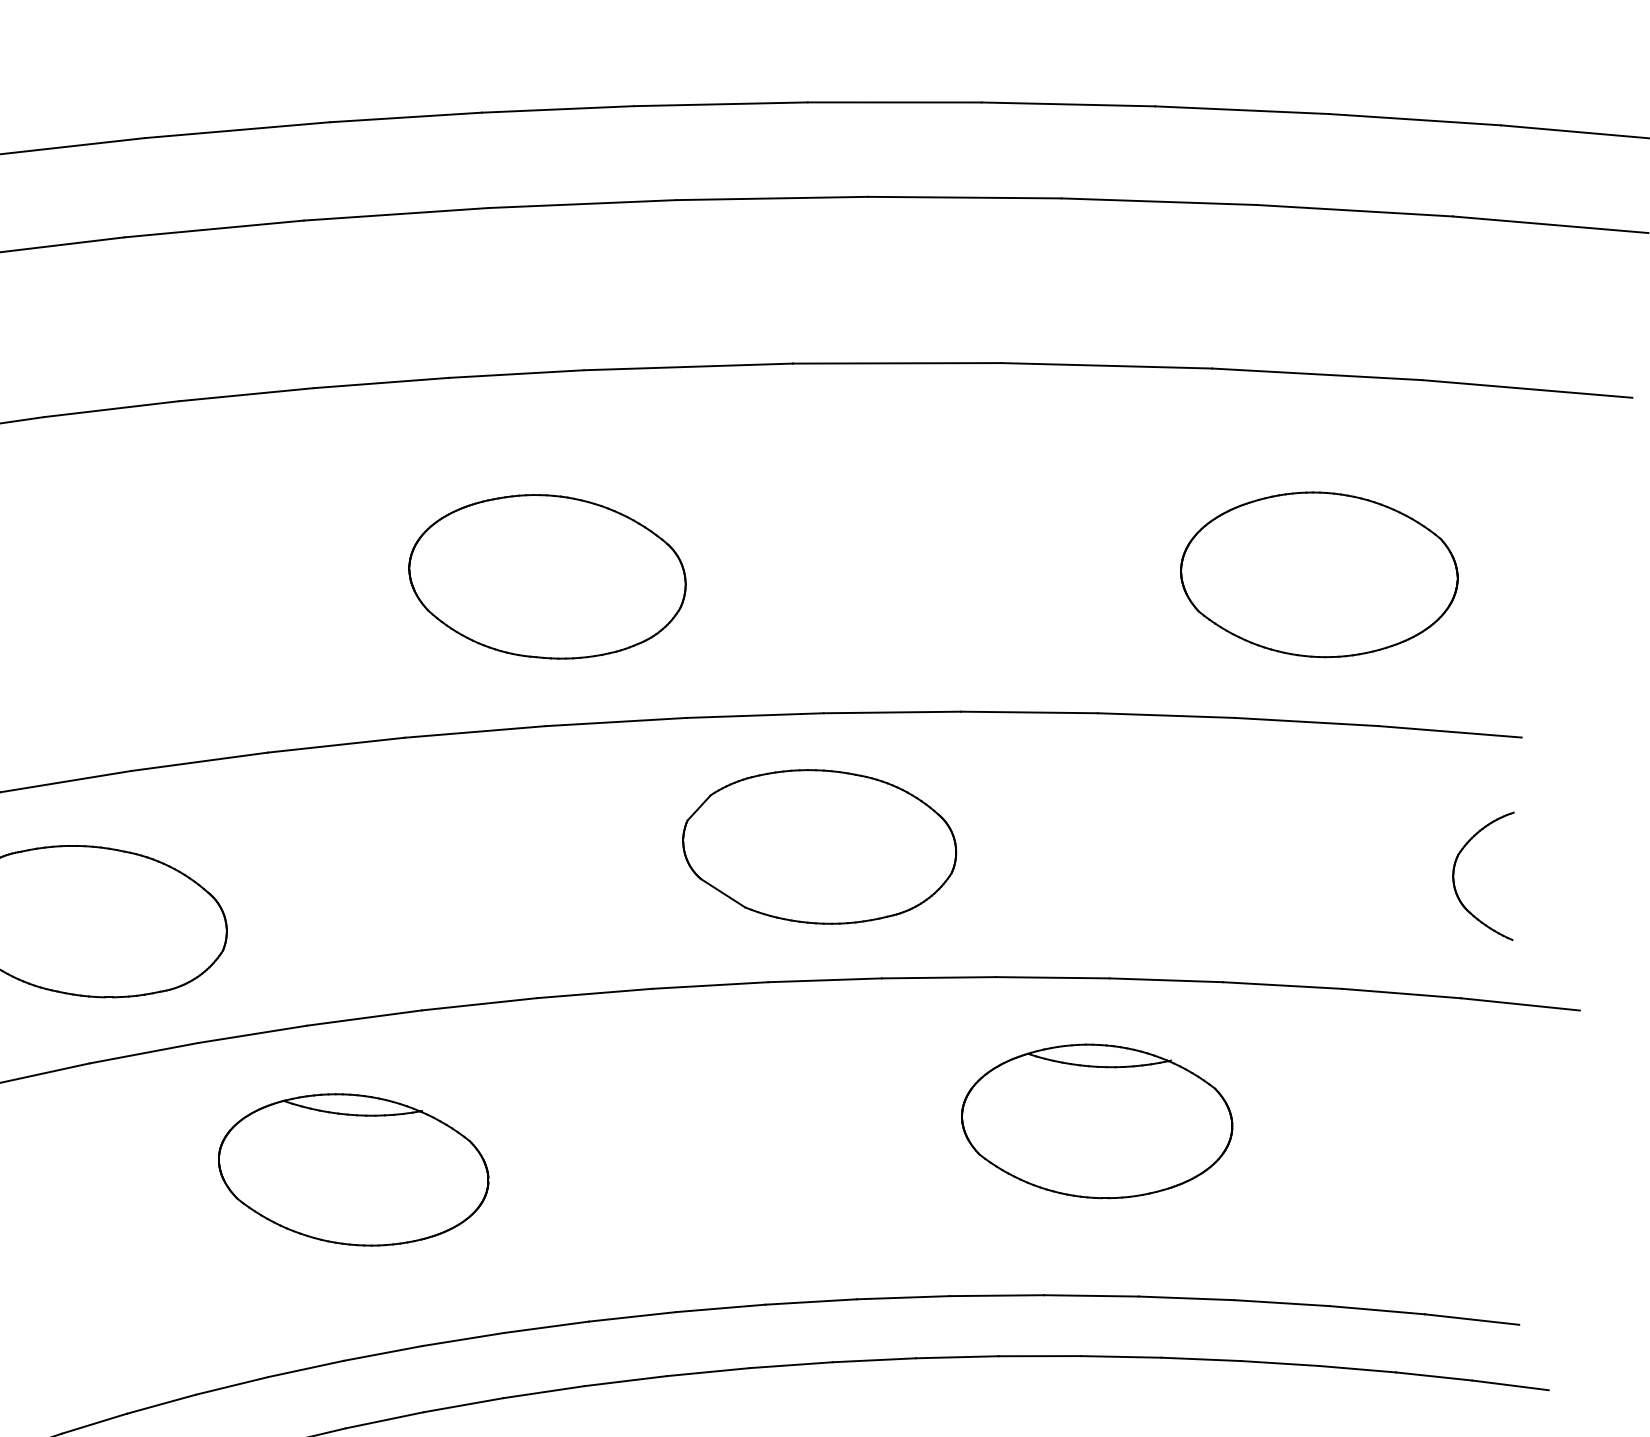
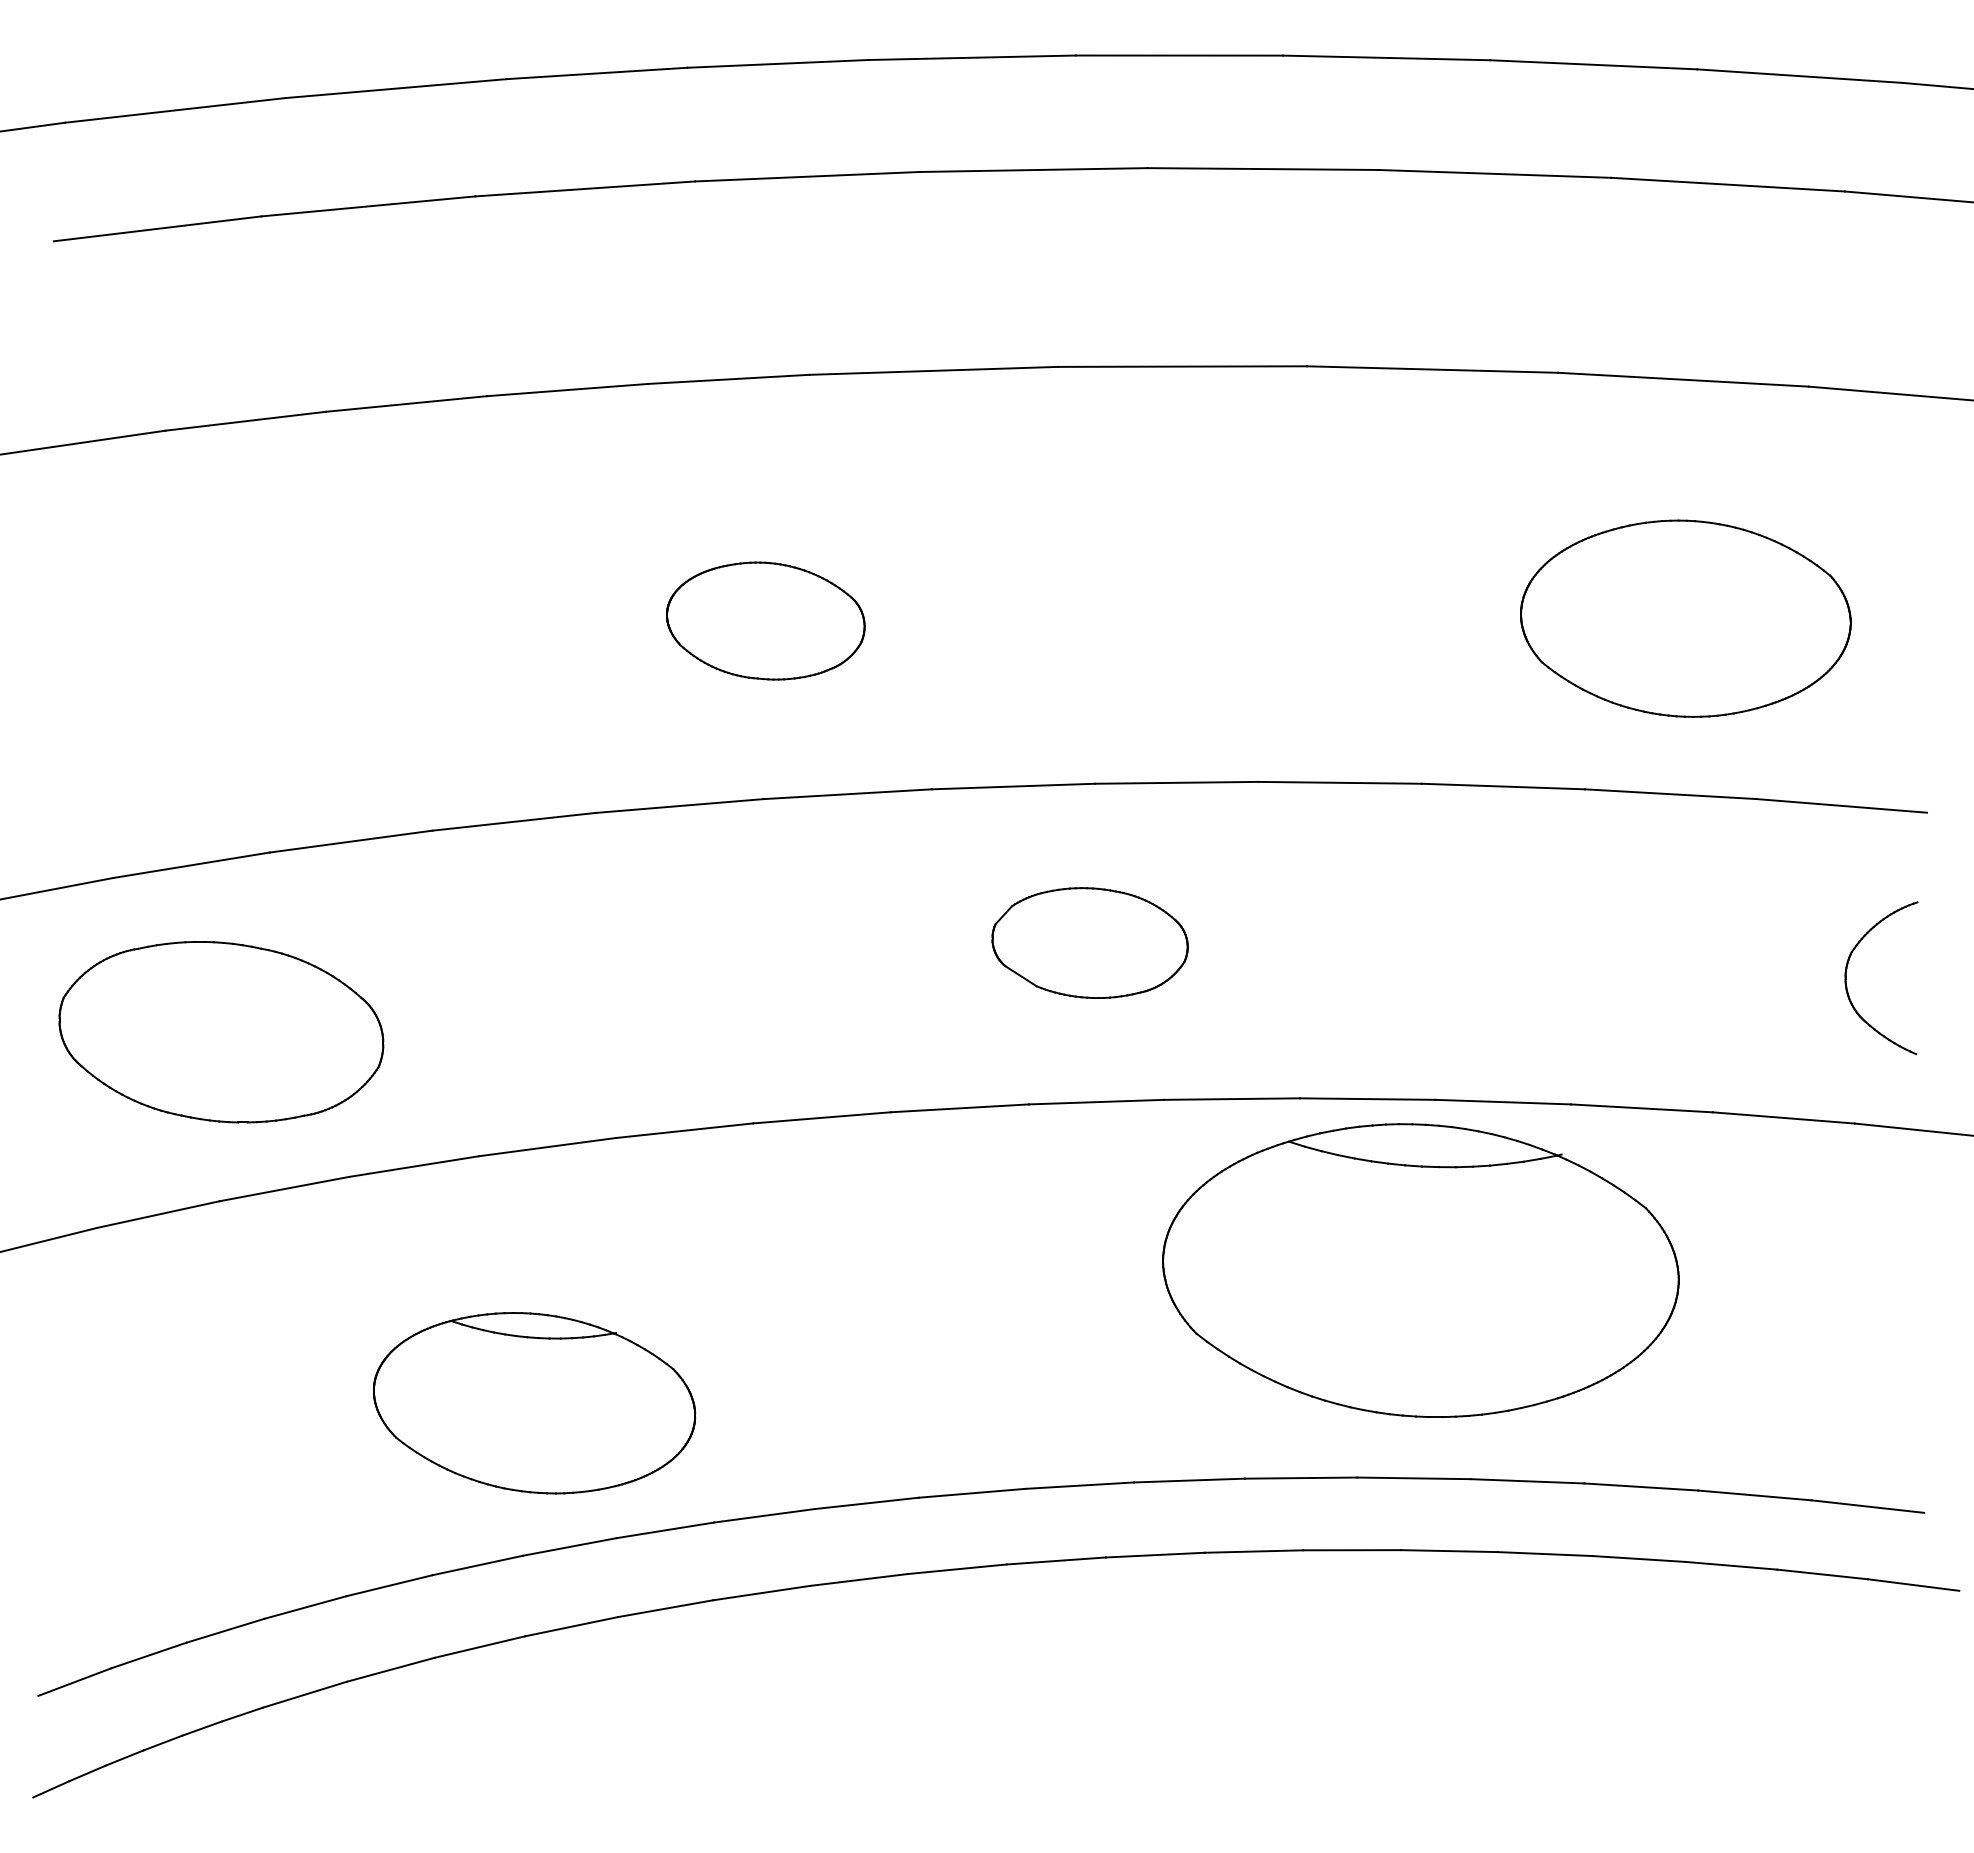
part: (547, 576) -> (765, 620), size x0.6
part: (819, 846) -> (1089, 942), size x0.6
part: (1096, 1120) -> (1420, 1269), size x1.6
part: (353, 1170) -> (534, 1403), moved

